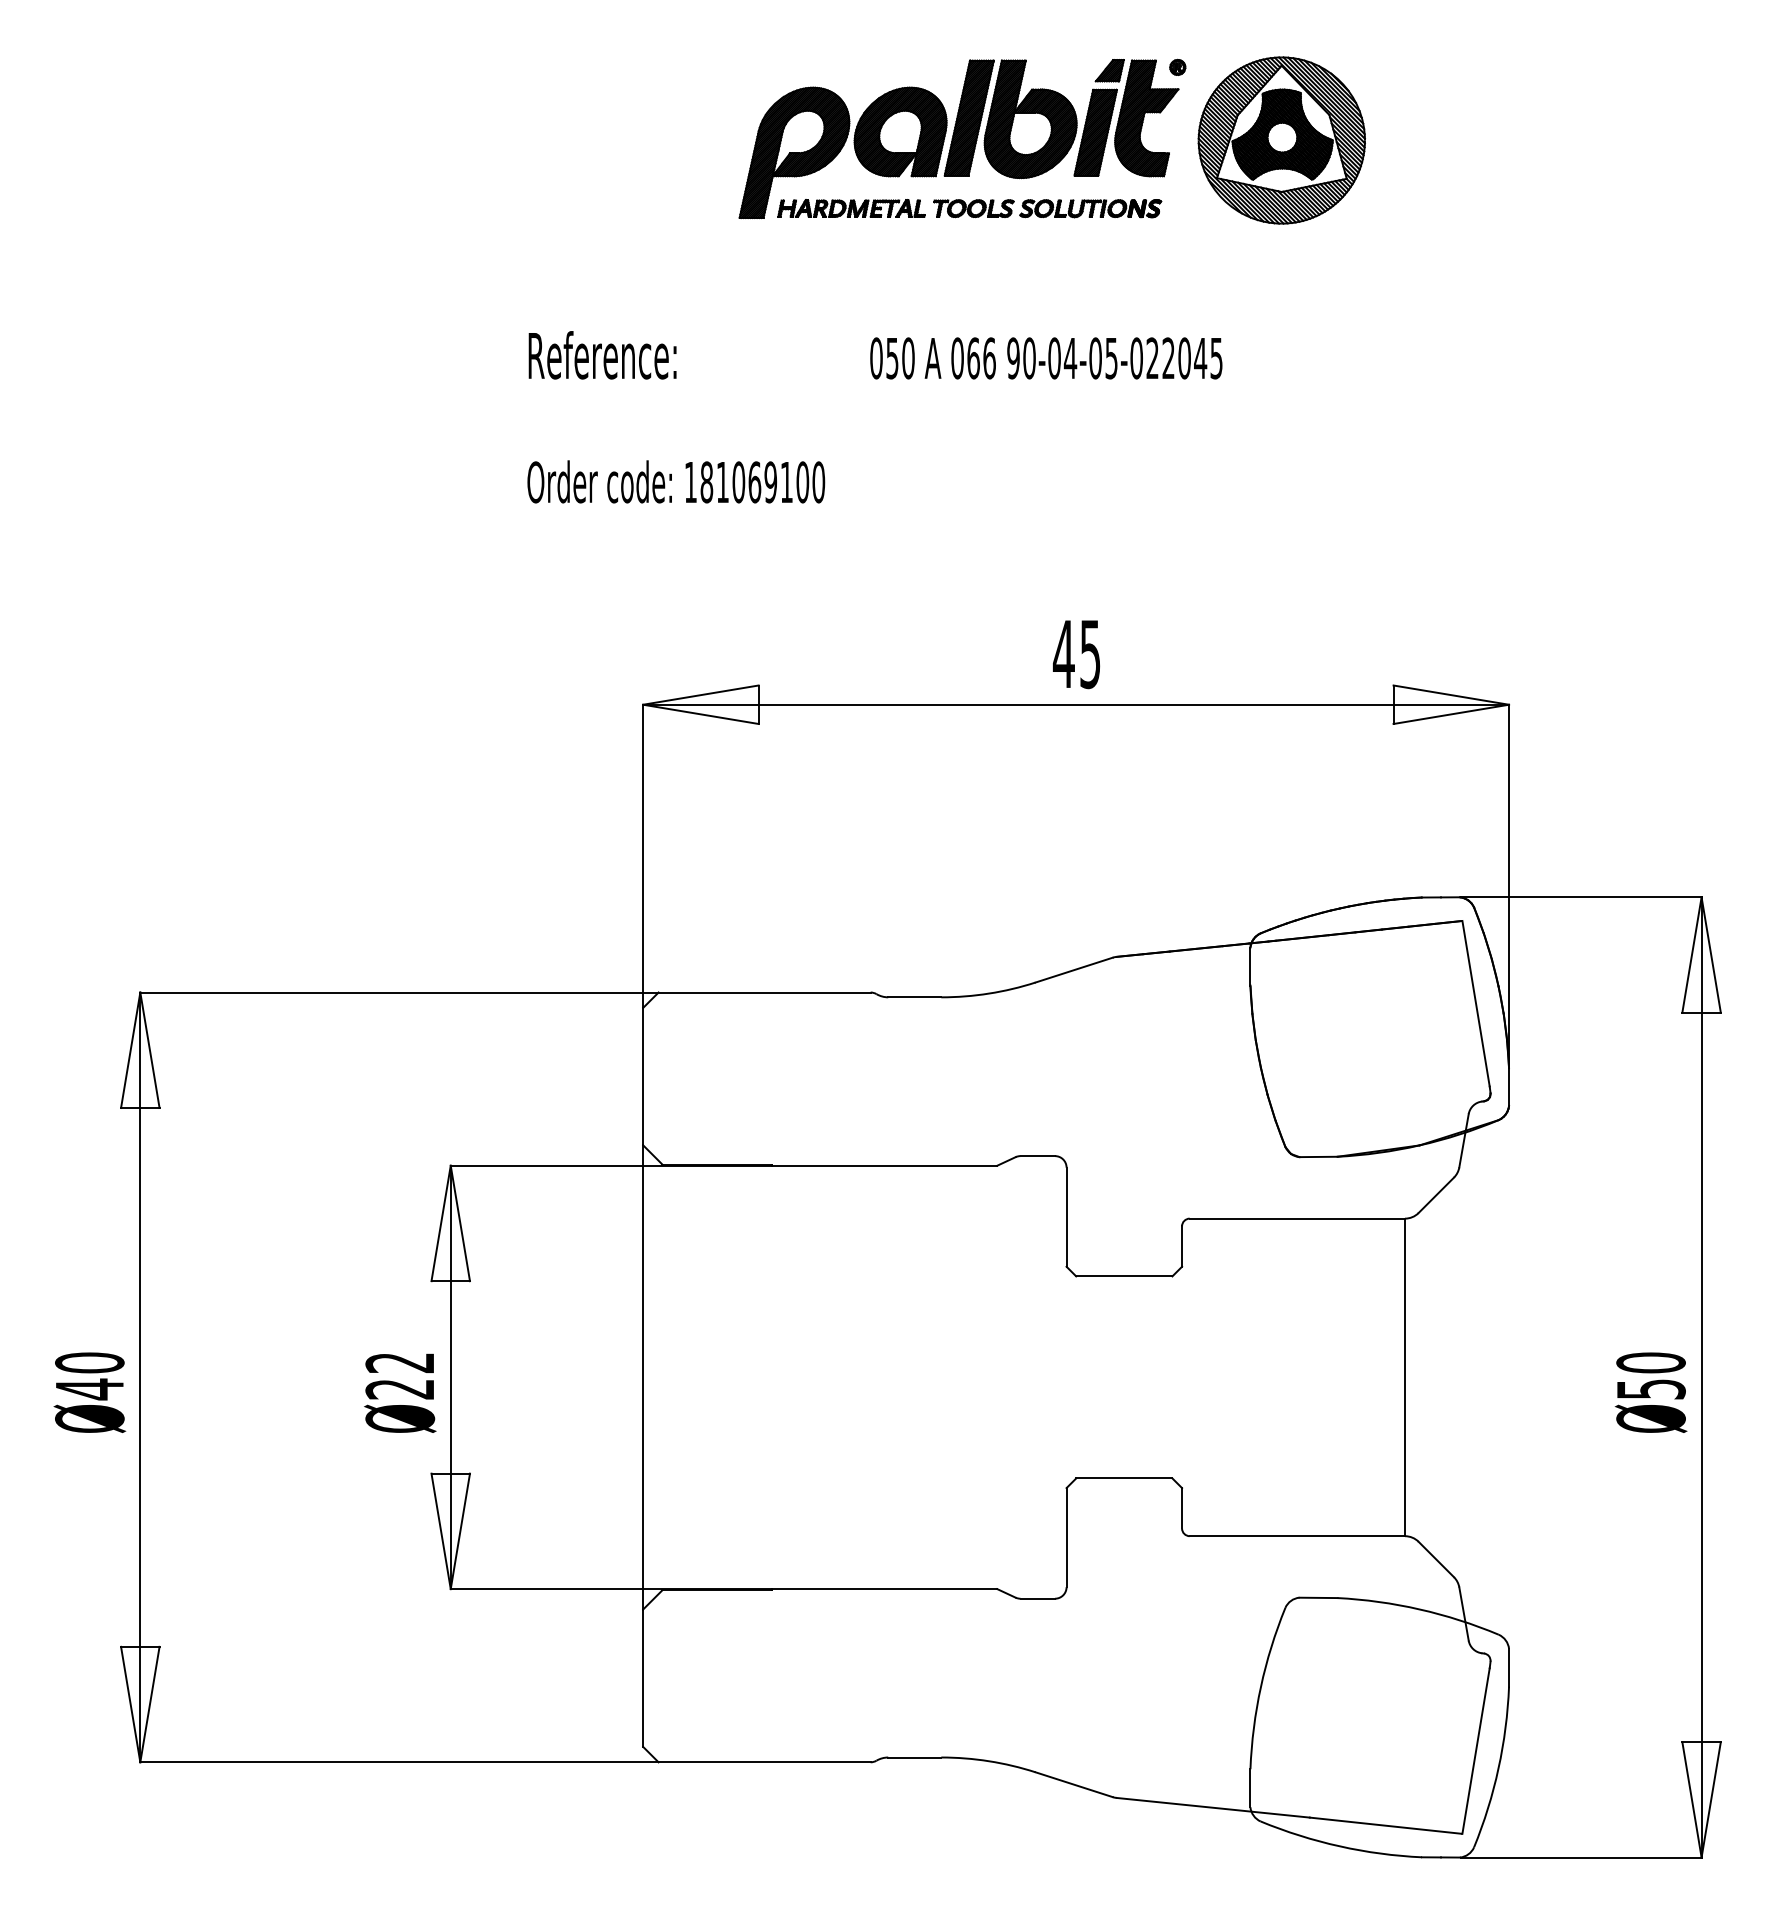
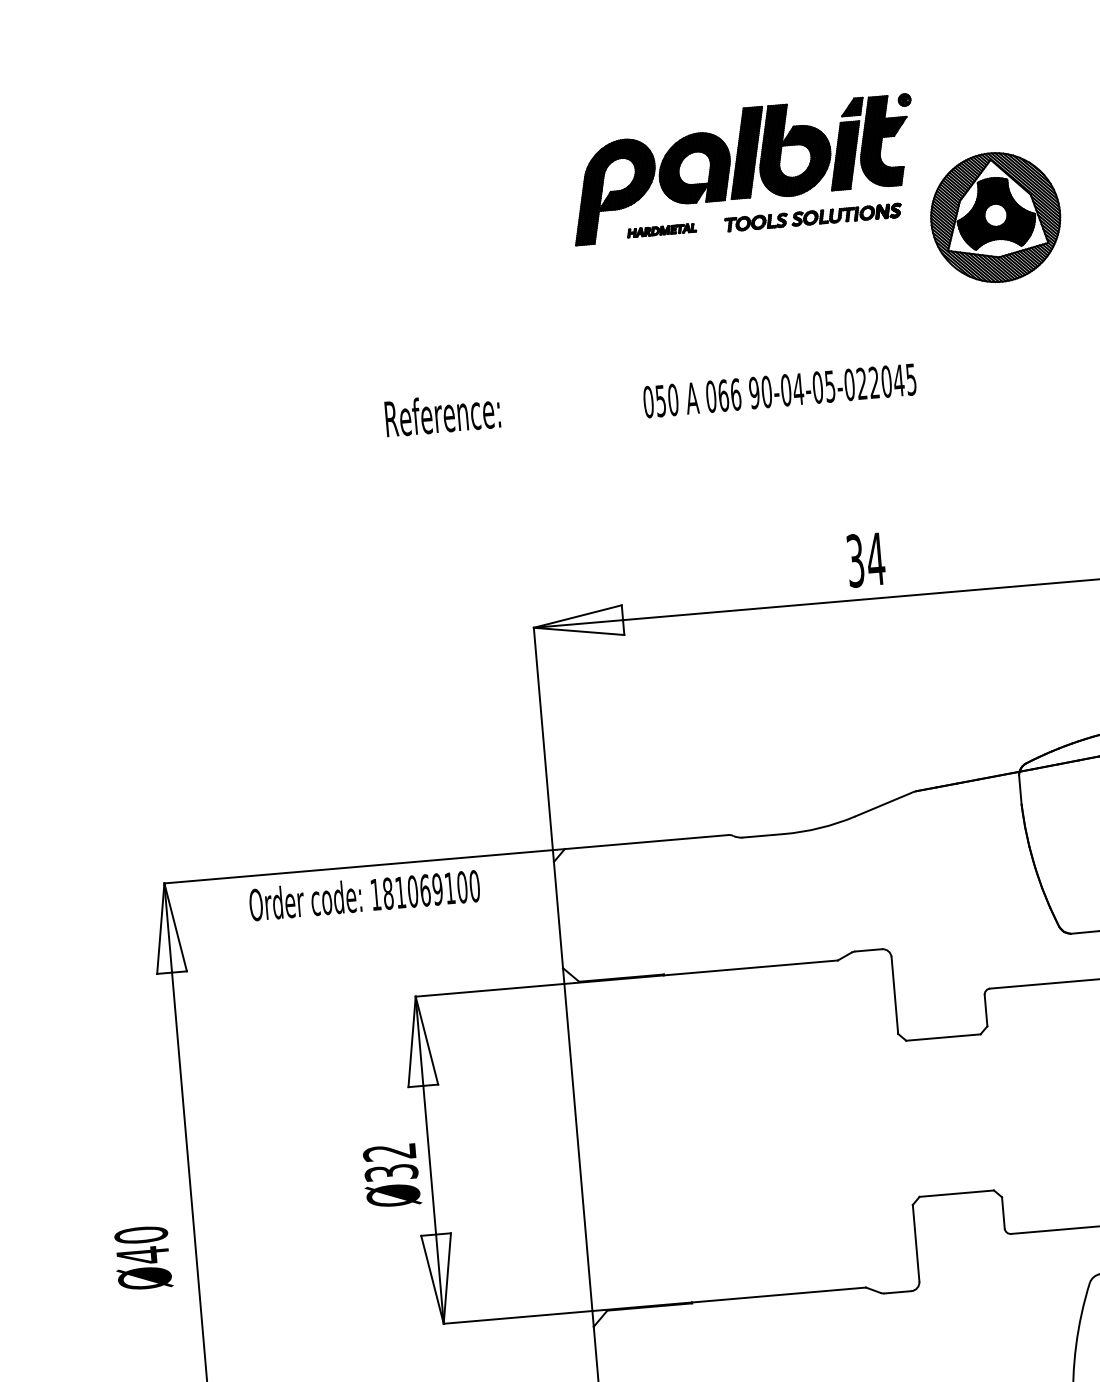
part: (1281, 140) -> (995, 217), moved
part: (851, 208) -> (661, 230), size x0.6
text: (602, 355) -> (442, 414), moved
text: (1046, 358) -> (779, 390), moved
text: (676, 481) -> (364, 895), moved
text: (1076, 654) -> (865, 560), 45 -> 34
text: (400, 1389) -> (391, 1172), Ø22 -> Ø32
text: (89, 1392) -> (142, 1258), moved

